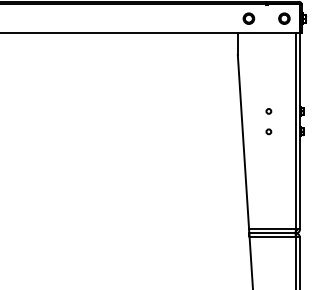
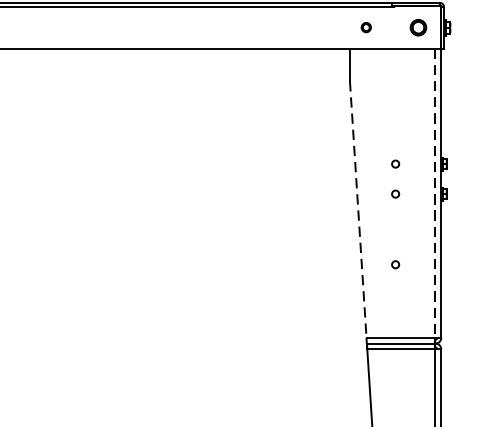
part: (248, 18) -> (365, 27), size x0.6
line: (295, 131) -> (434, 193), solid -> dashed
line: (243, 142) -> (358, 209), solid -> dashed
circle: (268, 179) -> (395, 264), added

